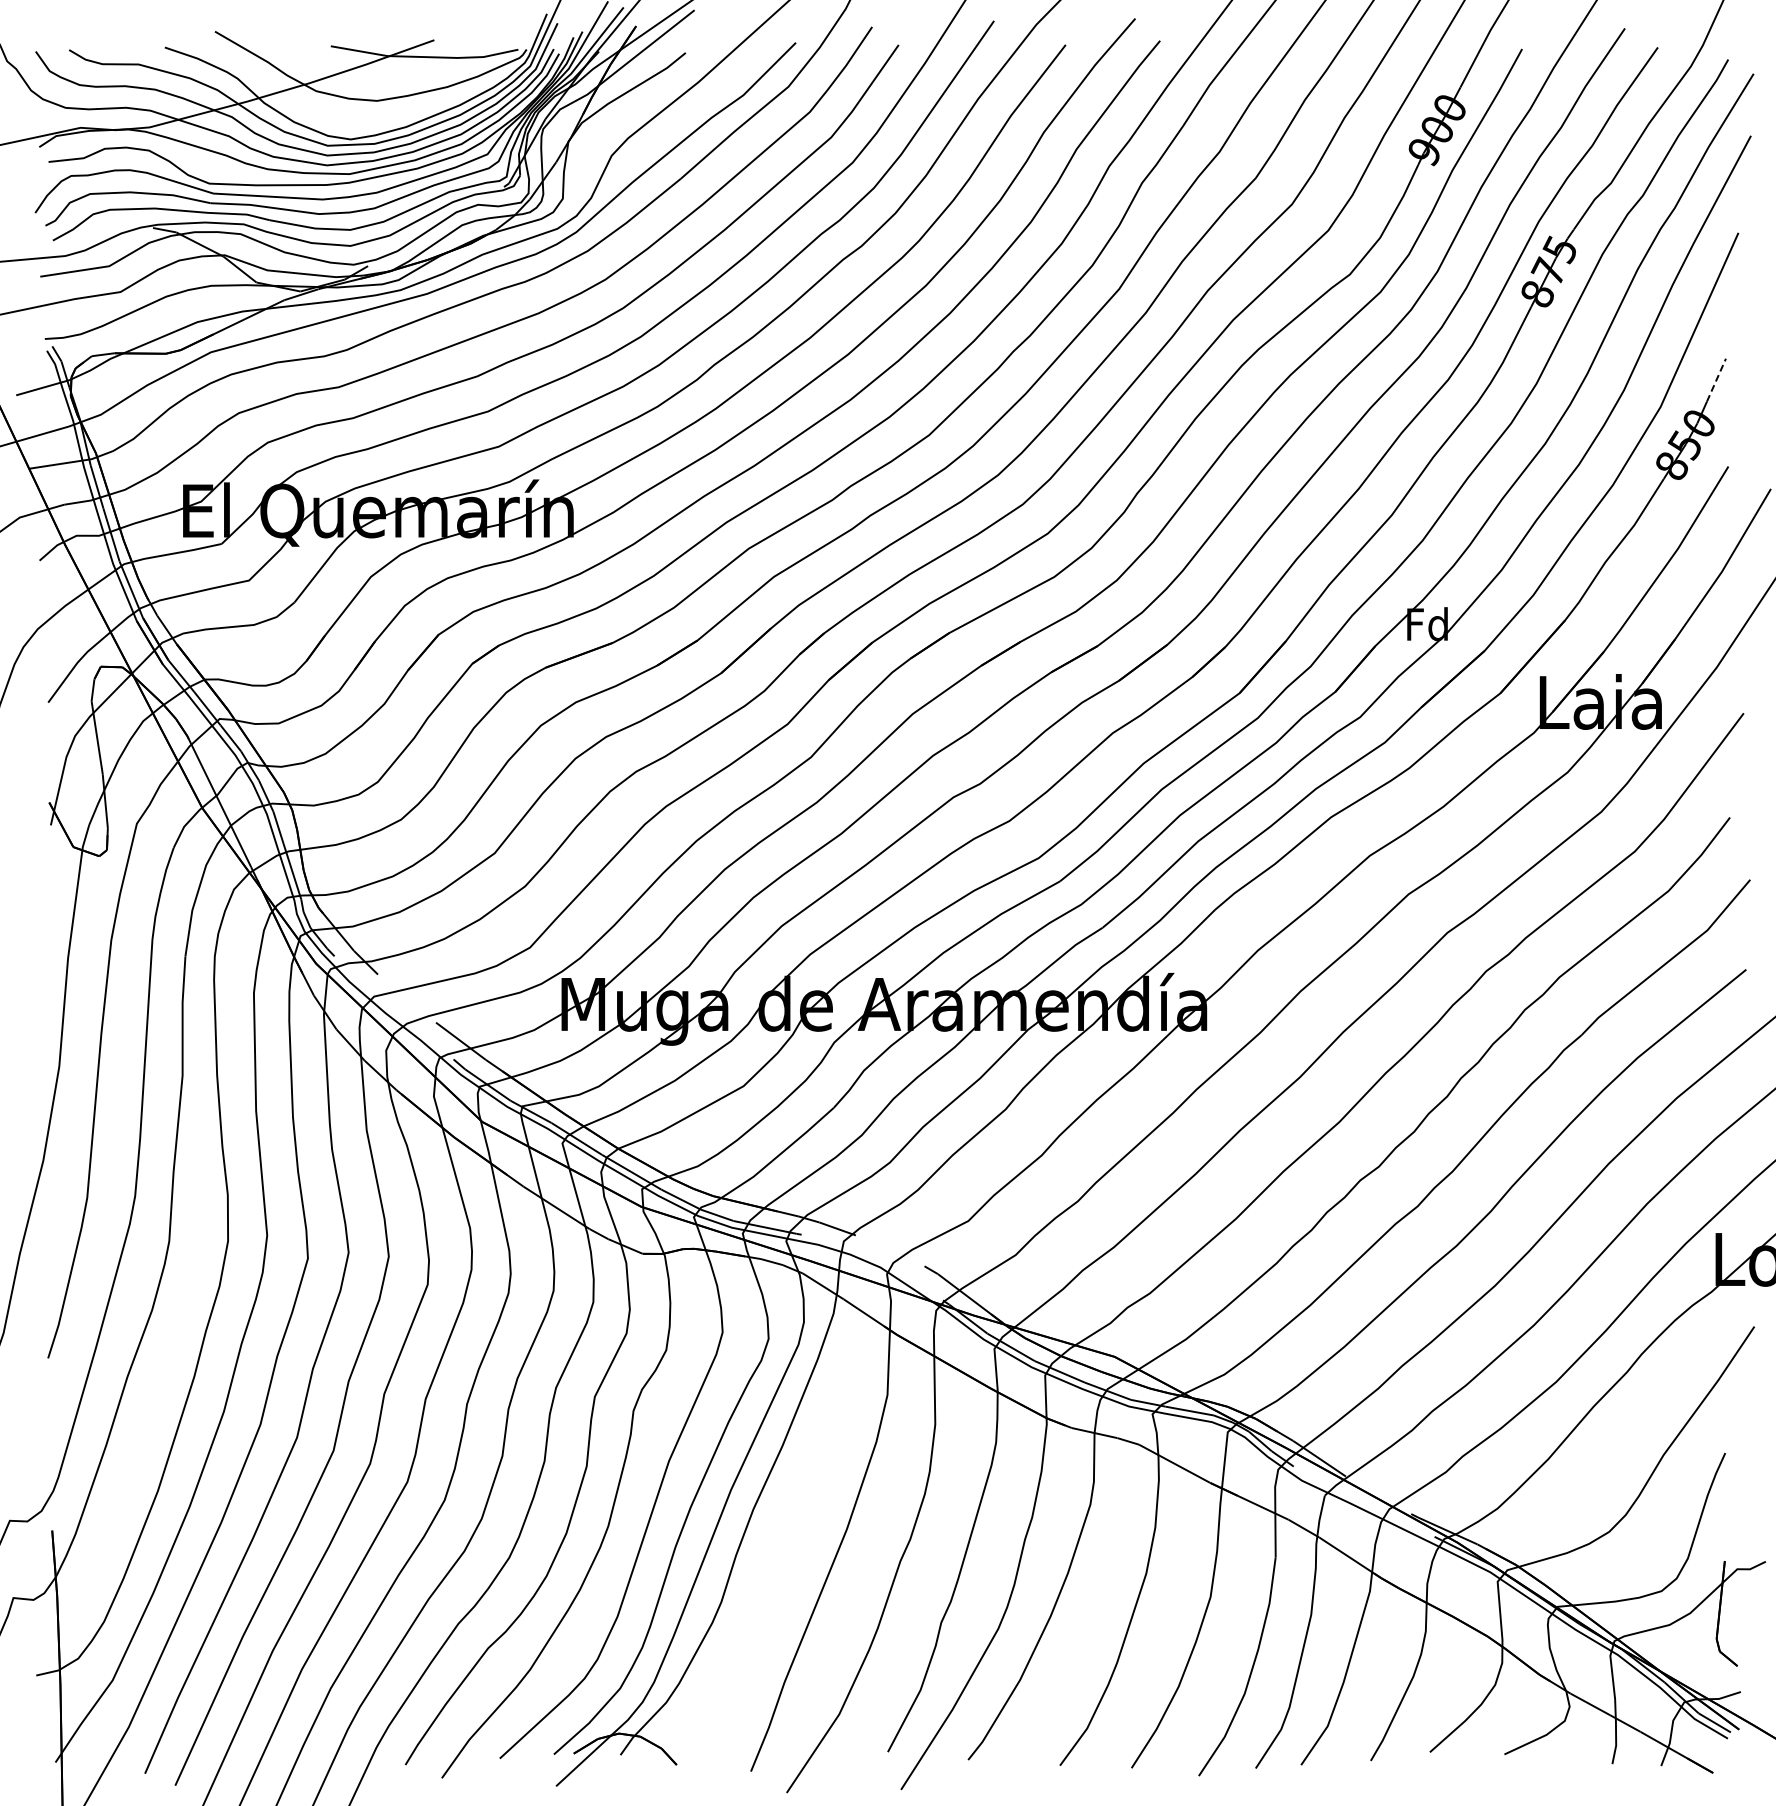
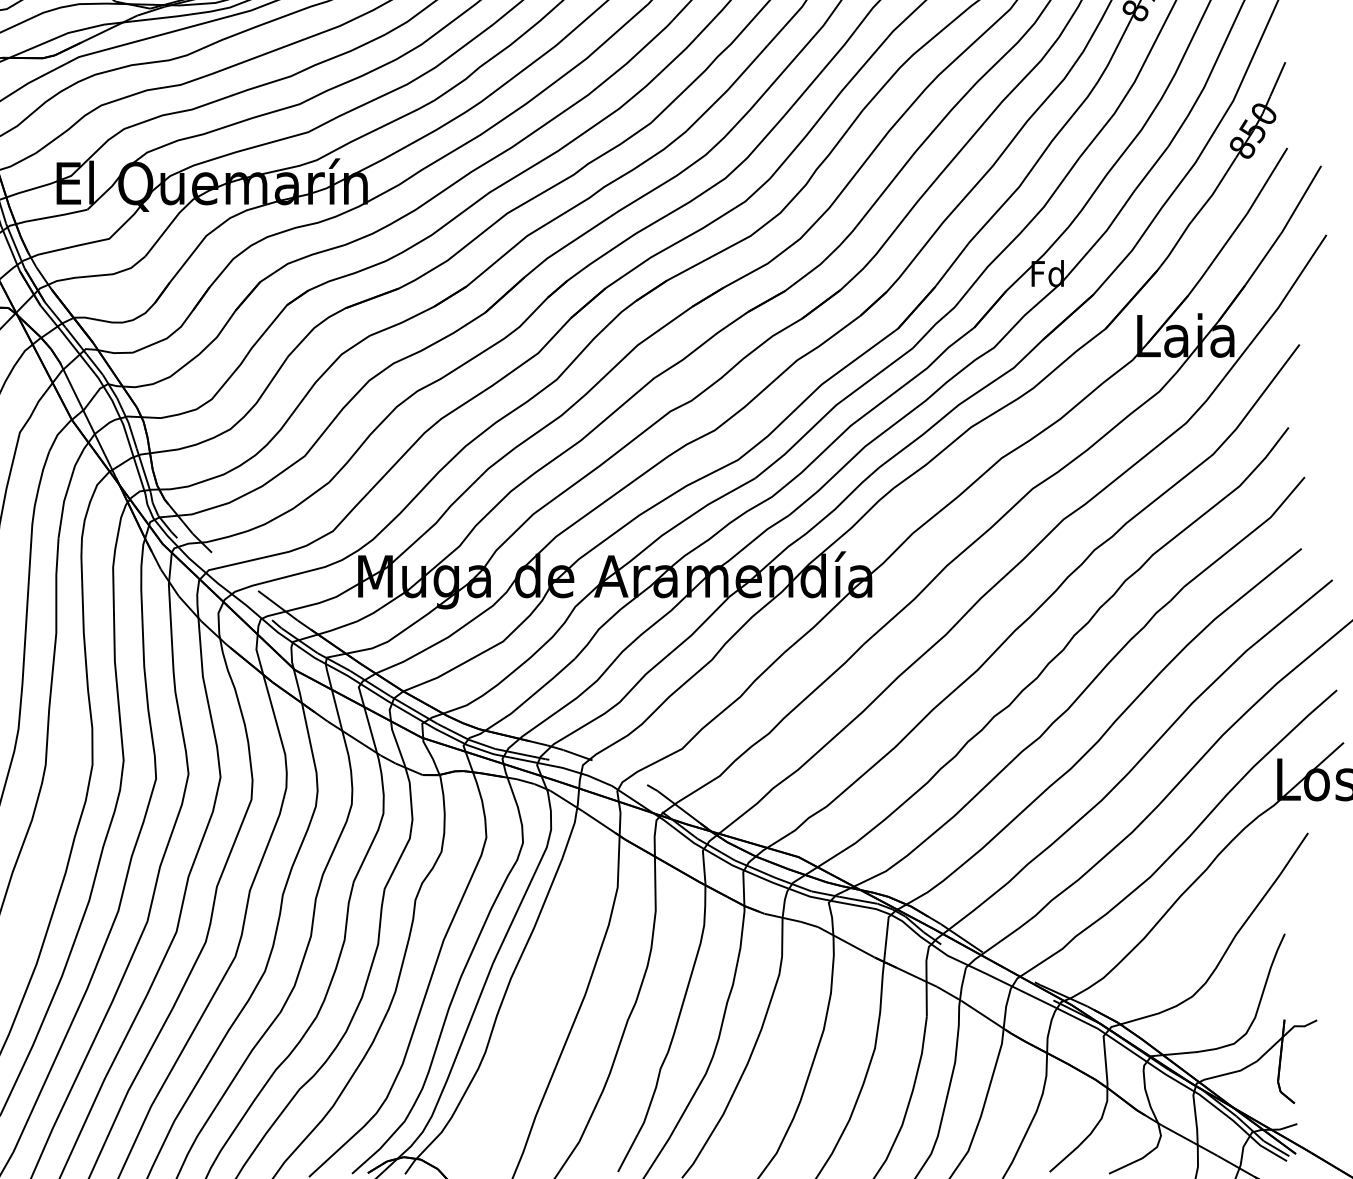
line: (1716, 379) -> (1277, 78), dashed -> solid

